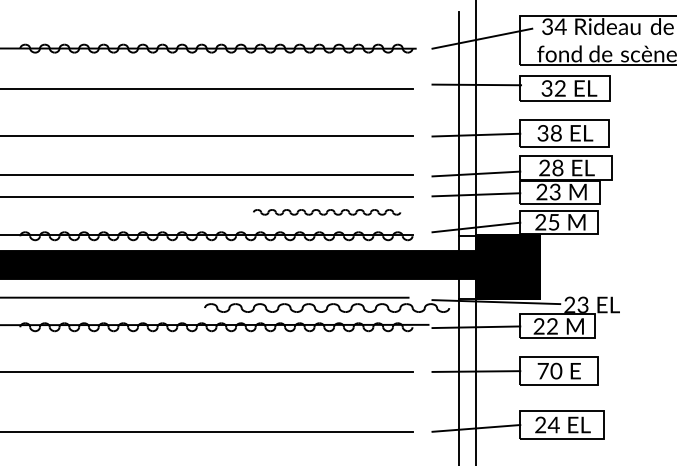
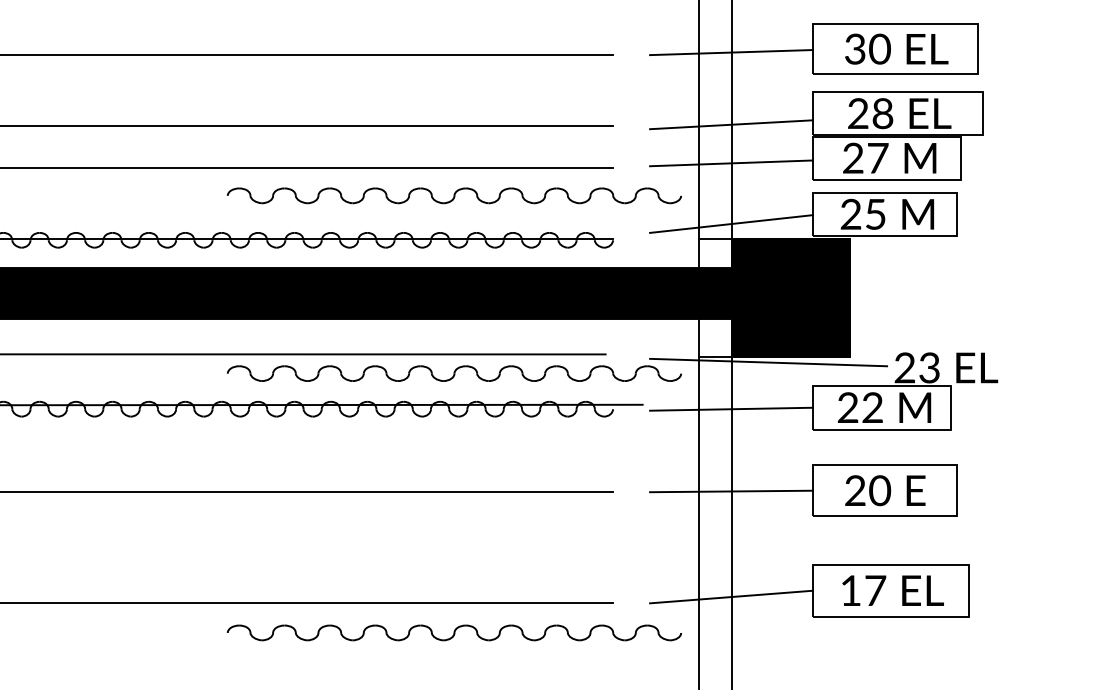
text: (556, 133) -> (880, 49), 38 -> 30
text: (554, 191) -> (876, 157), 23 -> 27
part: (326, 212) -> (453, 196), size x1.67
text: (542, 370) -> (854, 489), 70 -> 20
text: (547, 424) -> (863, 589), 24 -> 17
part: (327, 447) -> (455, 632), added

